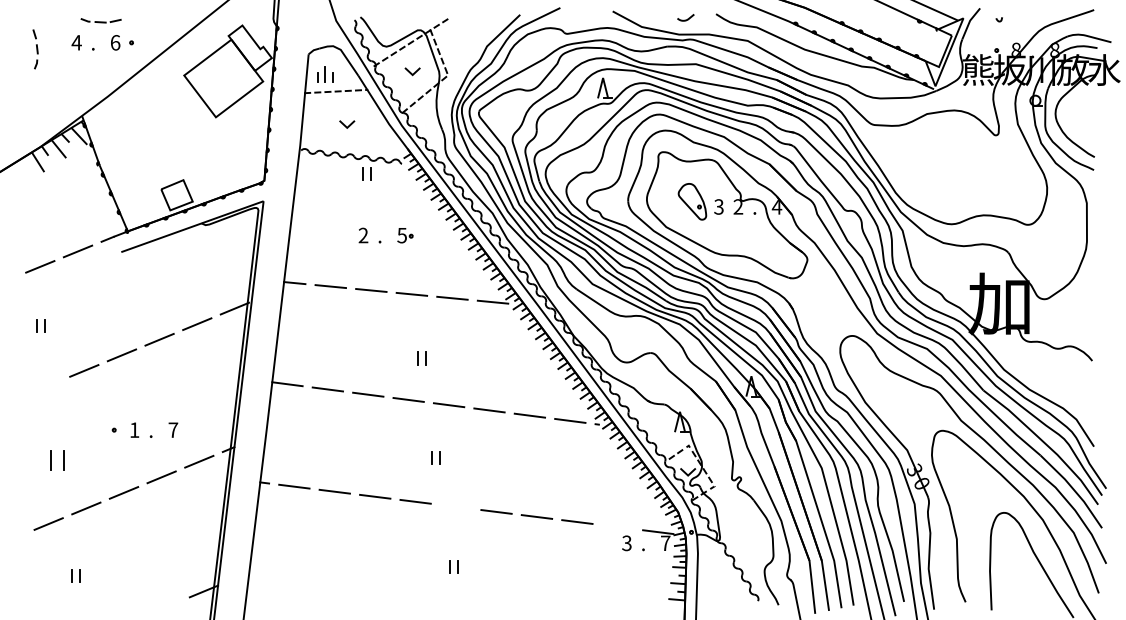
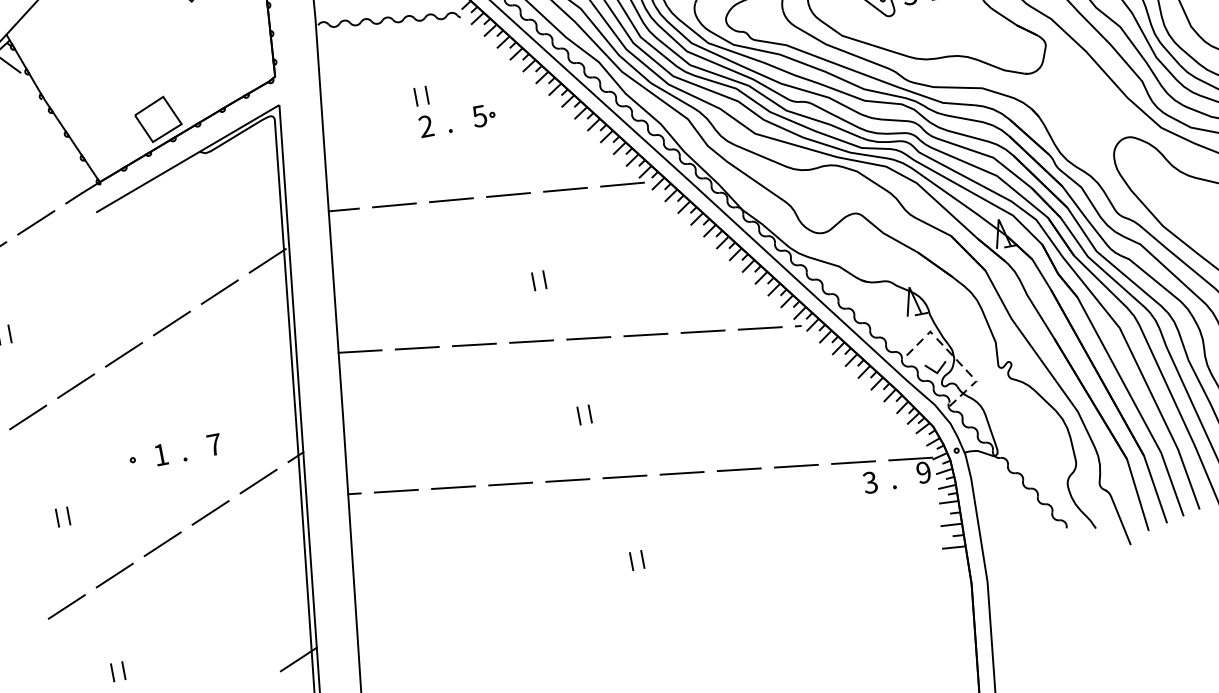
part: (366, 173) -> (420, 95), moved
line: (46, 386) -> (27, 417), added
part: (57, 460) -> (62, 516), size x0.62
line: (455, 506) -> (624, 476), added
line: (617, 526) -> (852, 461), added
text: (665, 543) -> (923, 472), 7 -> 9

